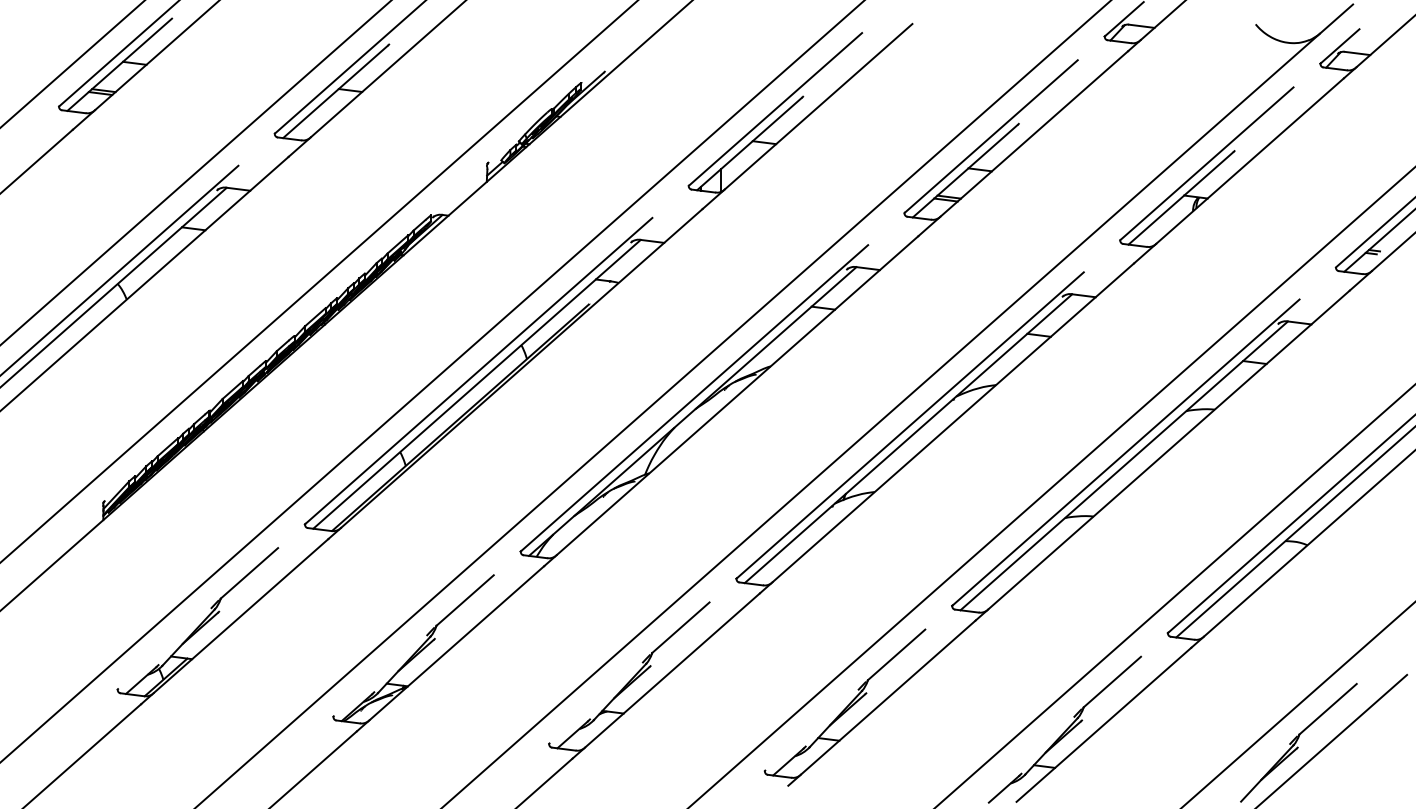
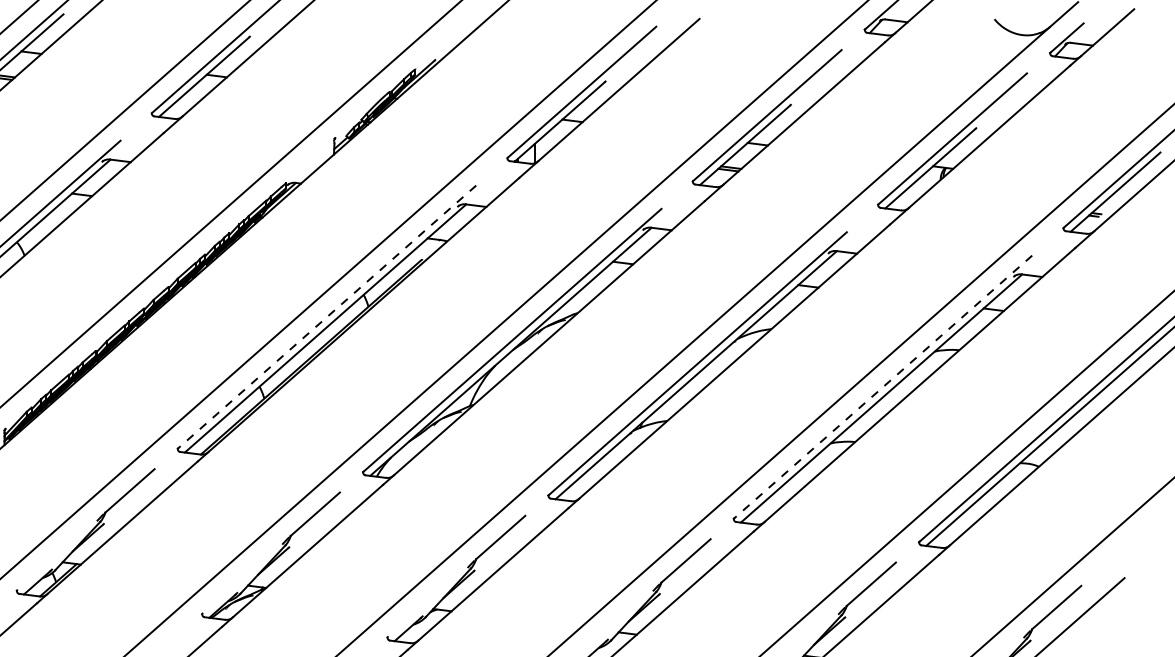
line: (478, 371) -> (326, 317), solid -> dashed
line: (1125, 452) -> (882, 387), solid -> dashed

